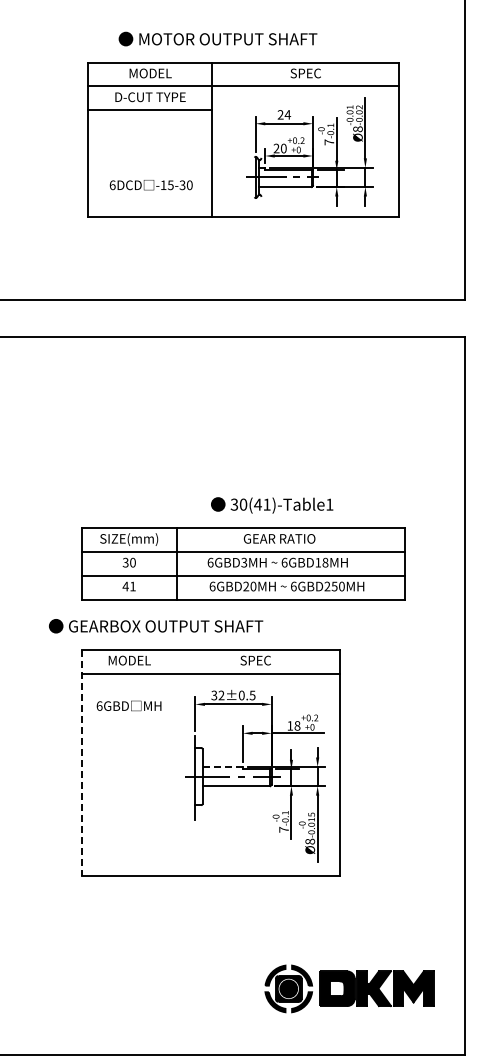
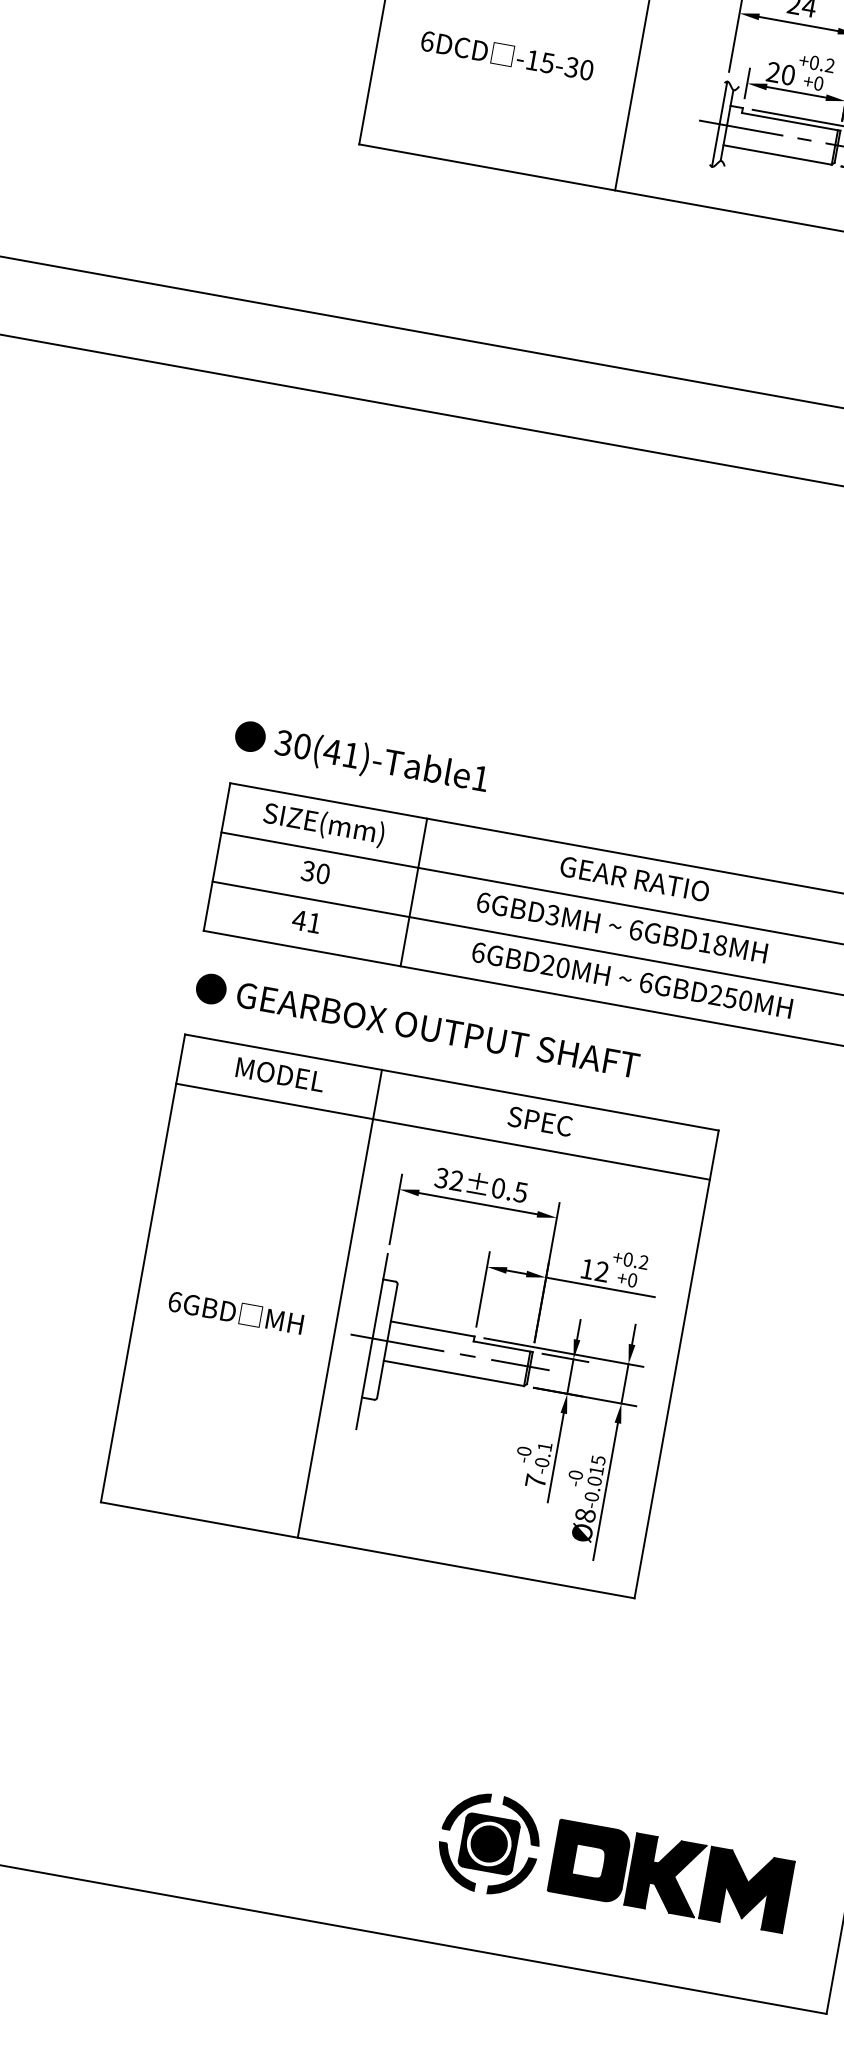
text: (150, 185) -> (505, 55), moved
text: (272, 505) -> (362, 758), moved
text: (156, 626) -> (418, 1026), moved
text: (128, 705) -> (234, 1311), moved
text: (297, 725) -> (602, 1270), 18 -> 12
line: (177, 762) -> (340, 1302), added
line: (81, 763) -> (142, 1269), dashed -> solid
line: (222, 767) -> (431, 1329), dashed -> solid
part: (349, 988) -> (614, 1865), moved

